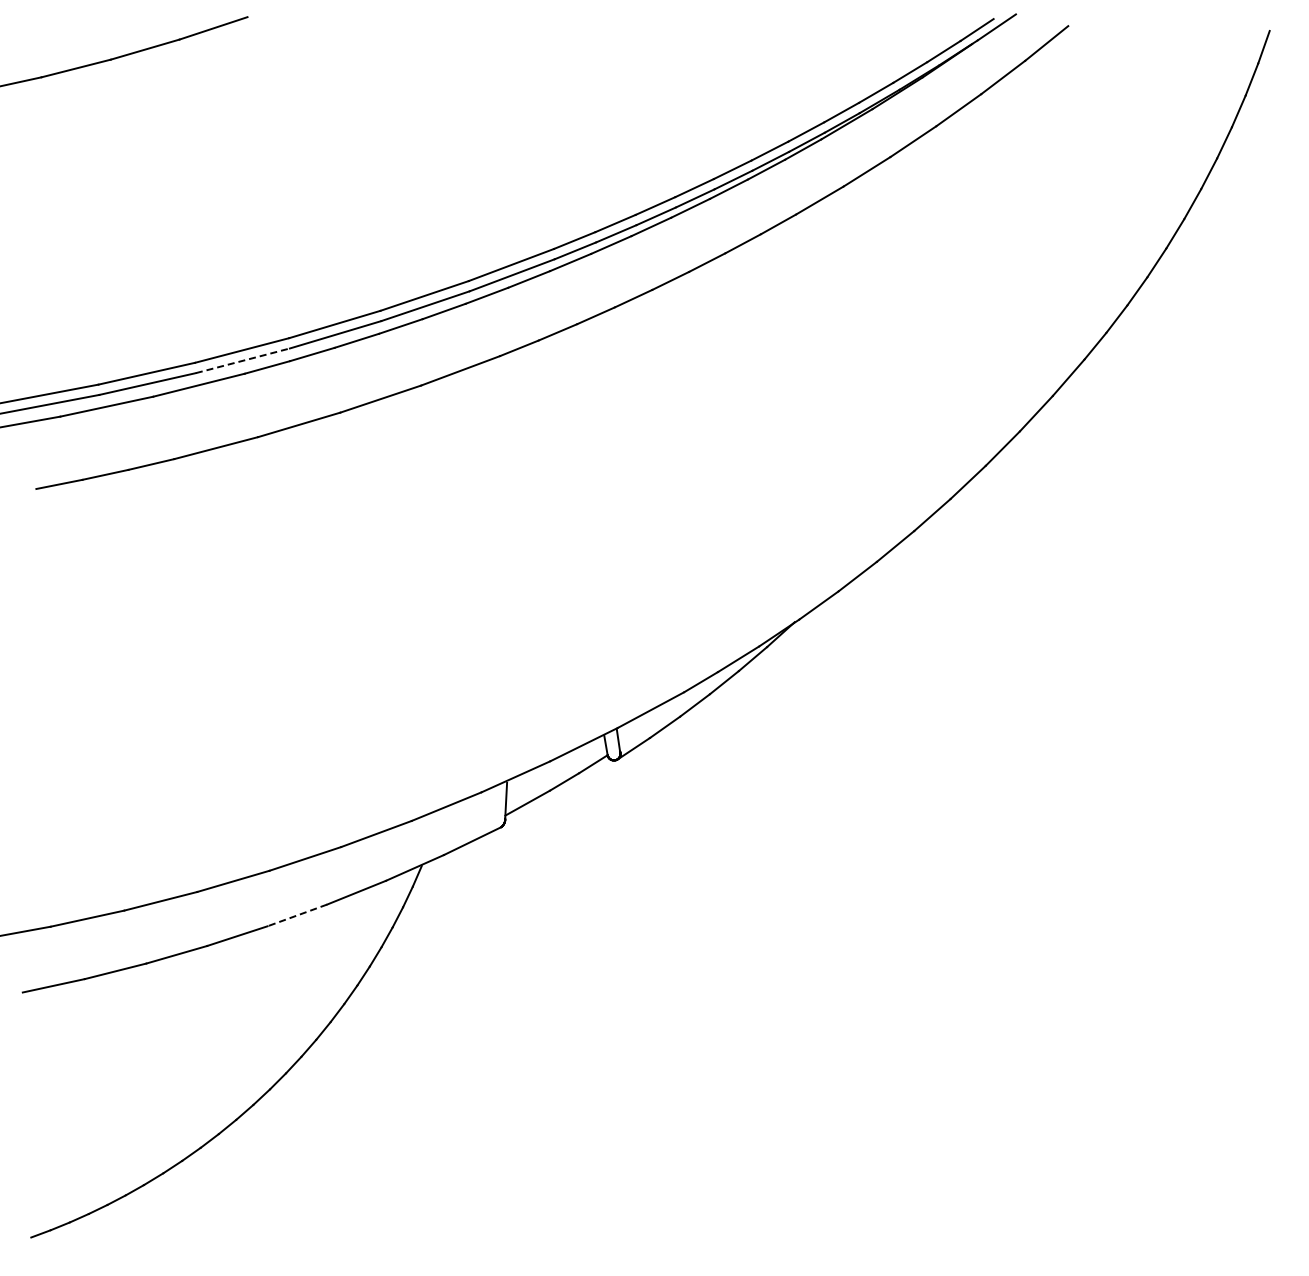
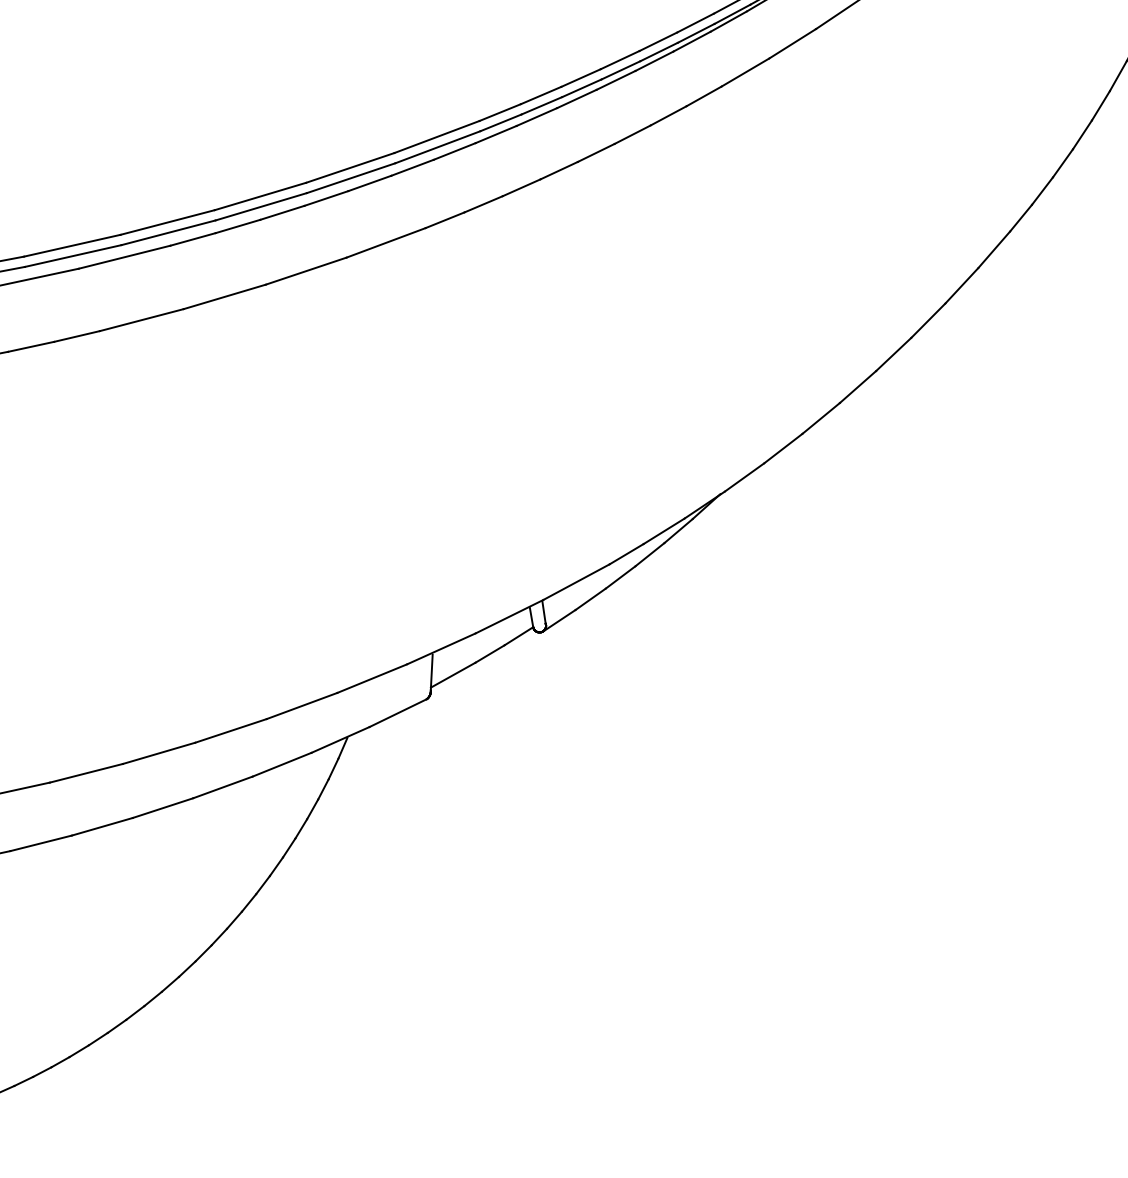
line: (242, 360) -> (168, 232), dashed -> solid
line: (297, 915) -> (223, 787), dashed -> solid

